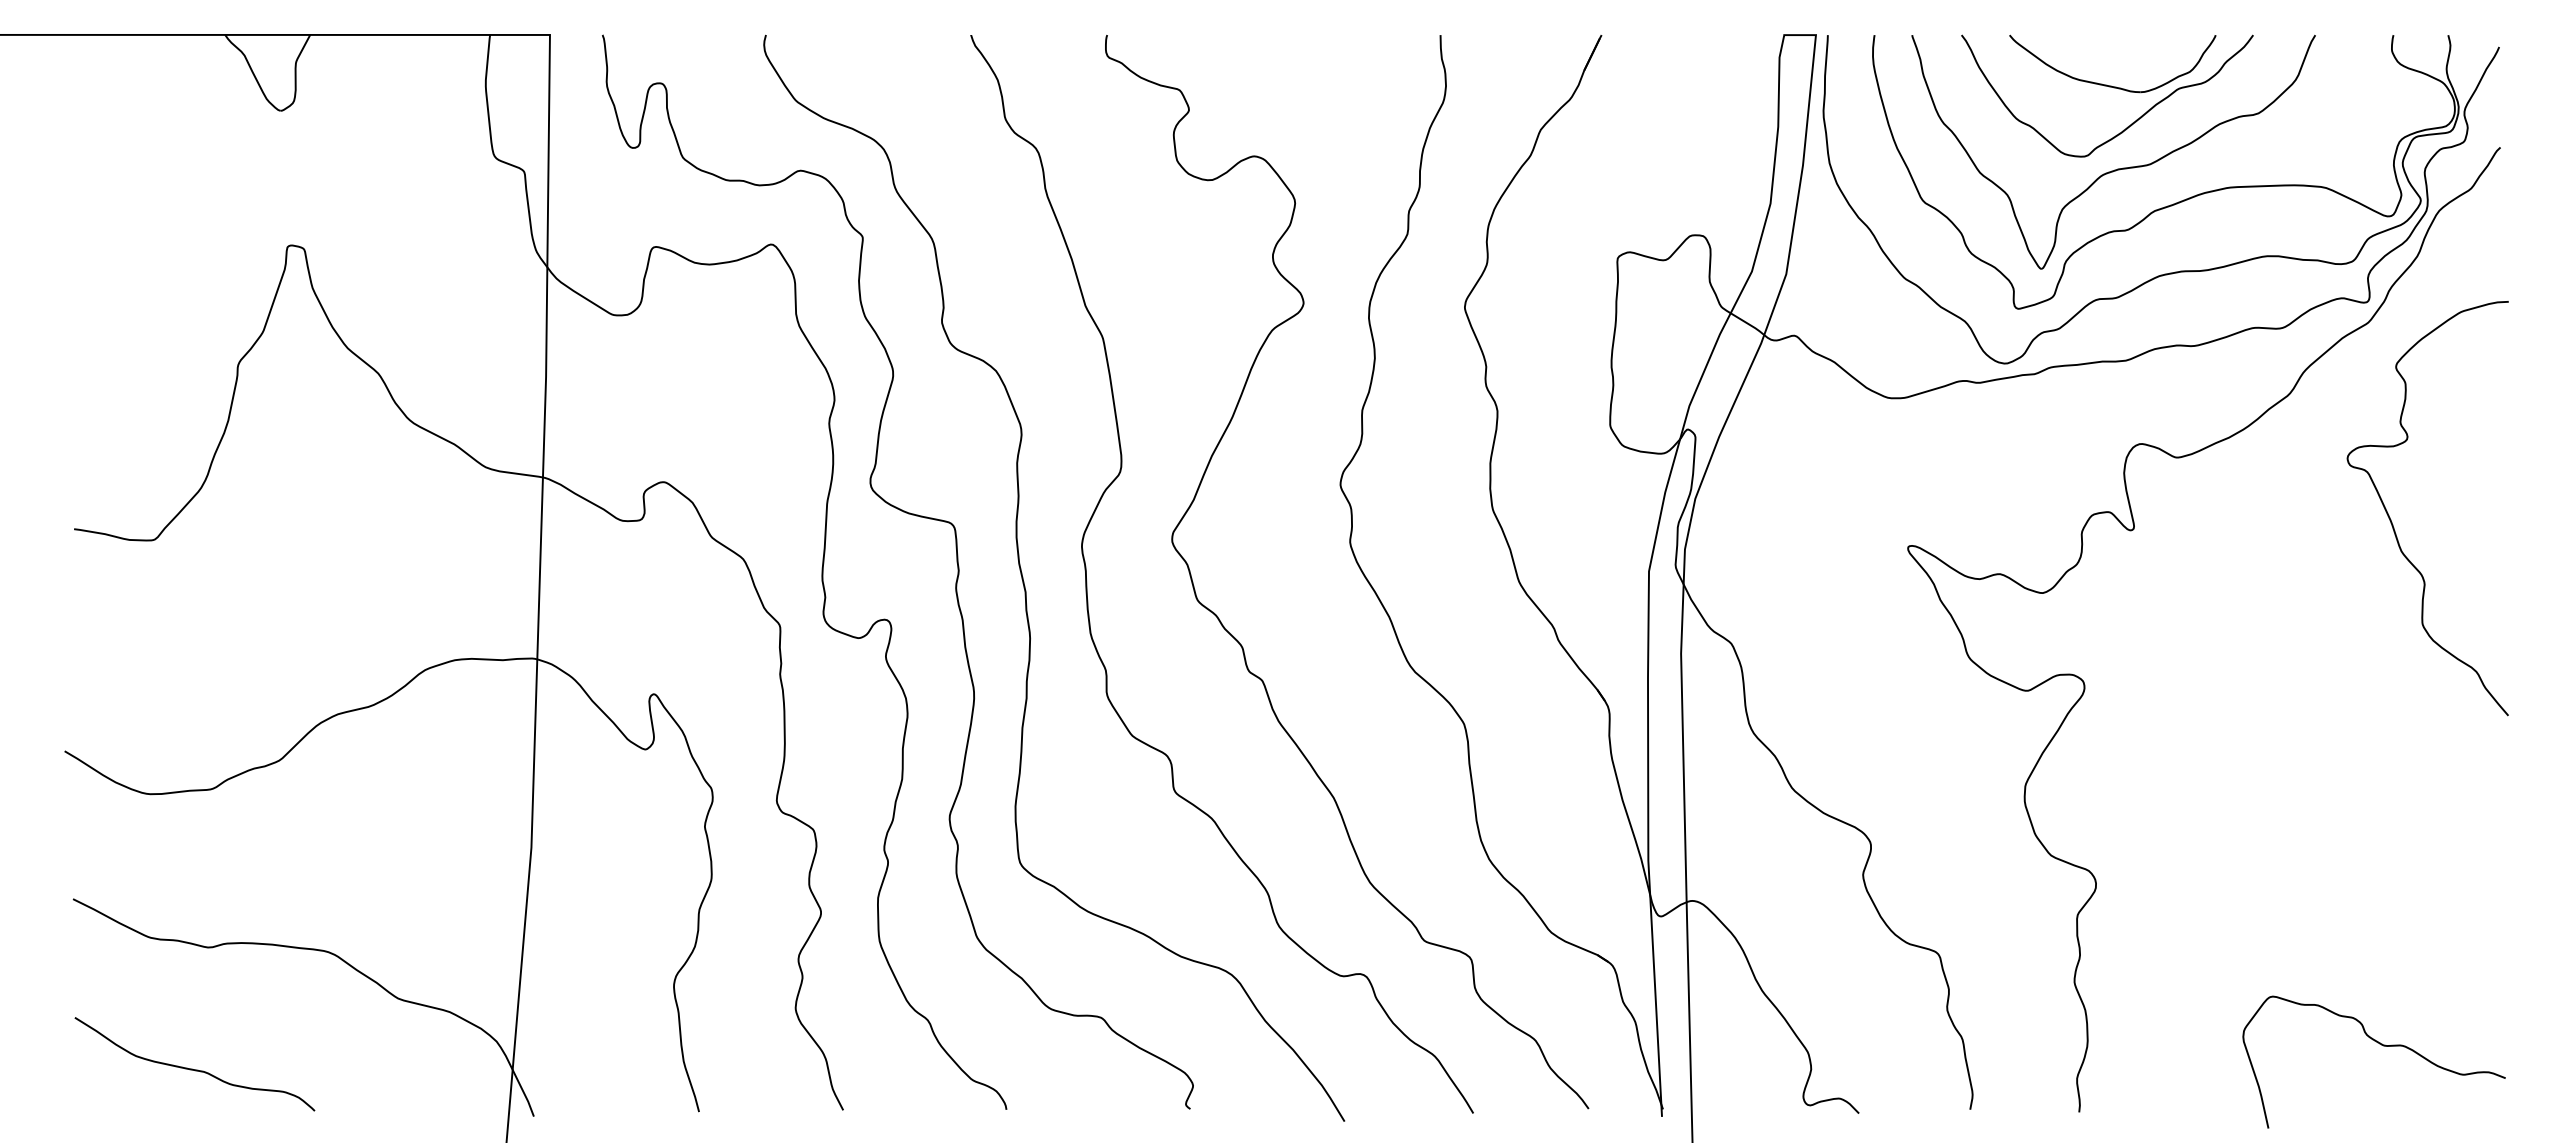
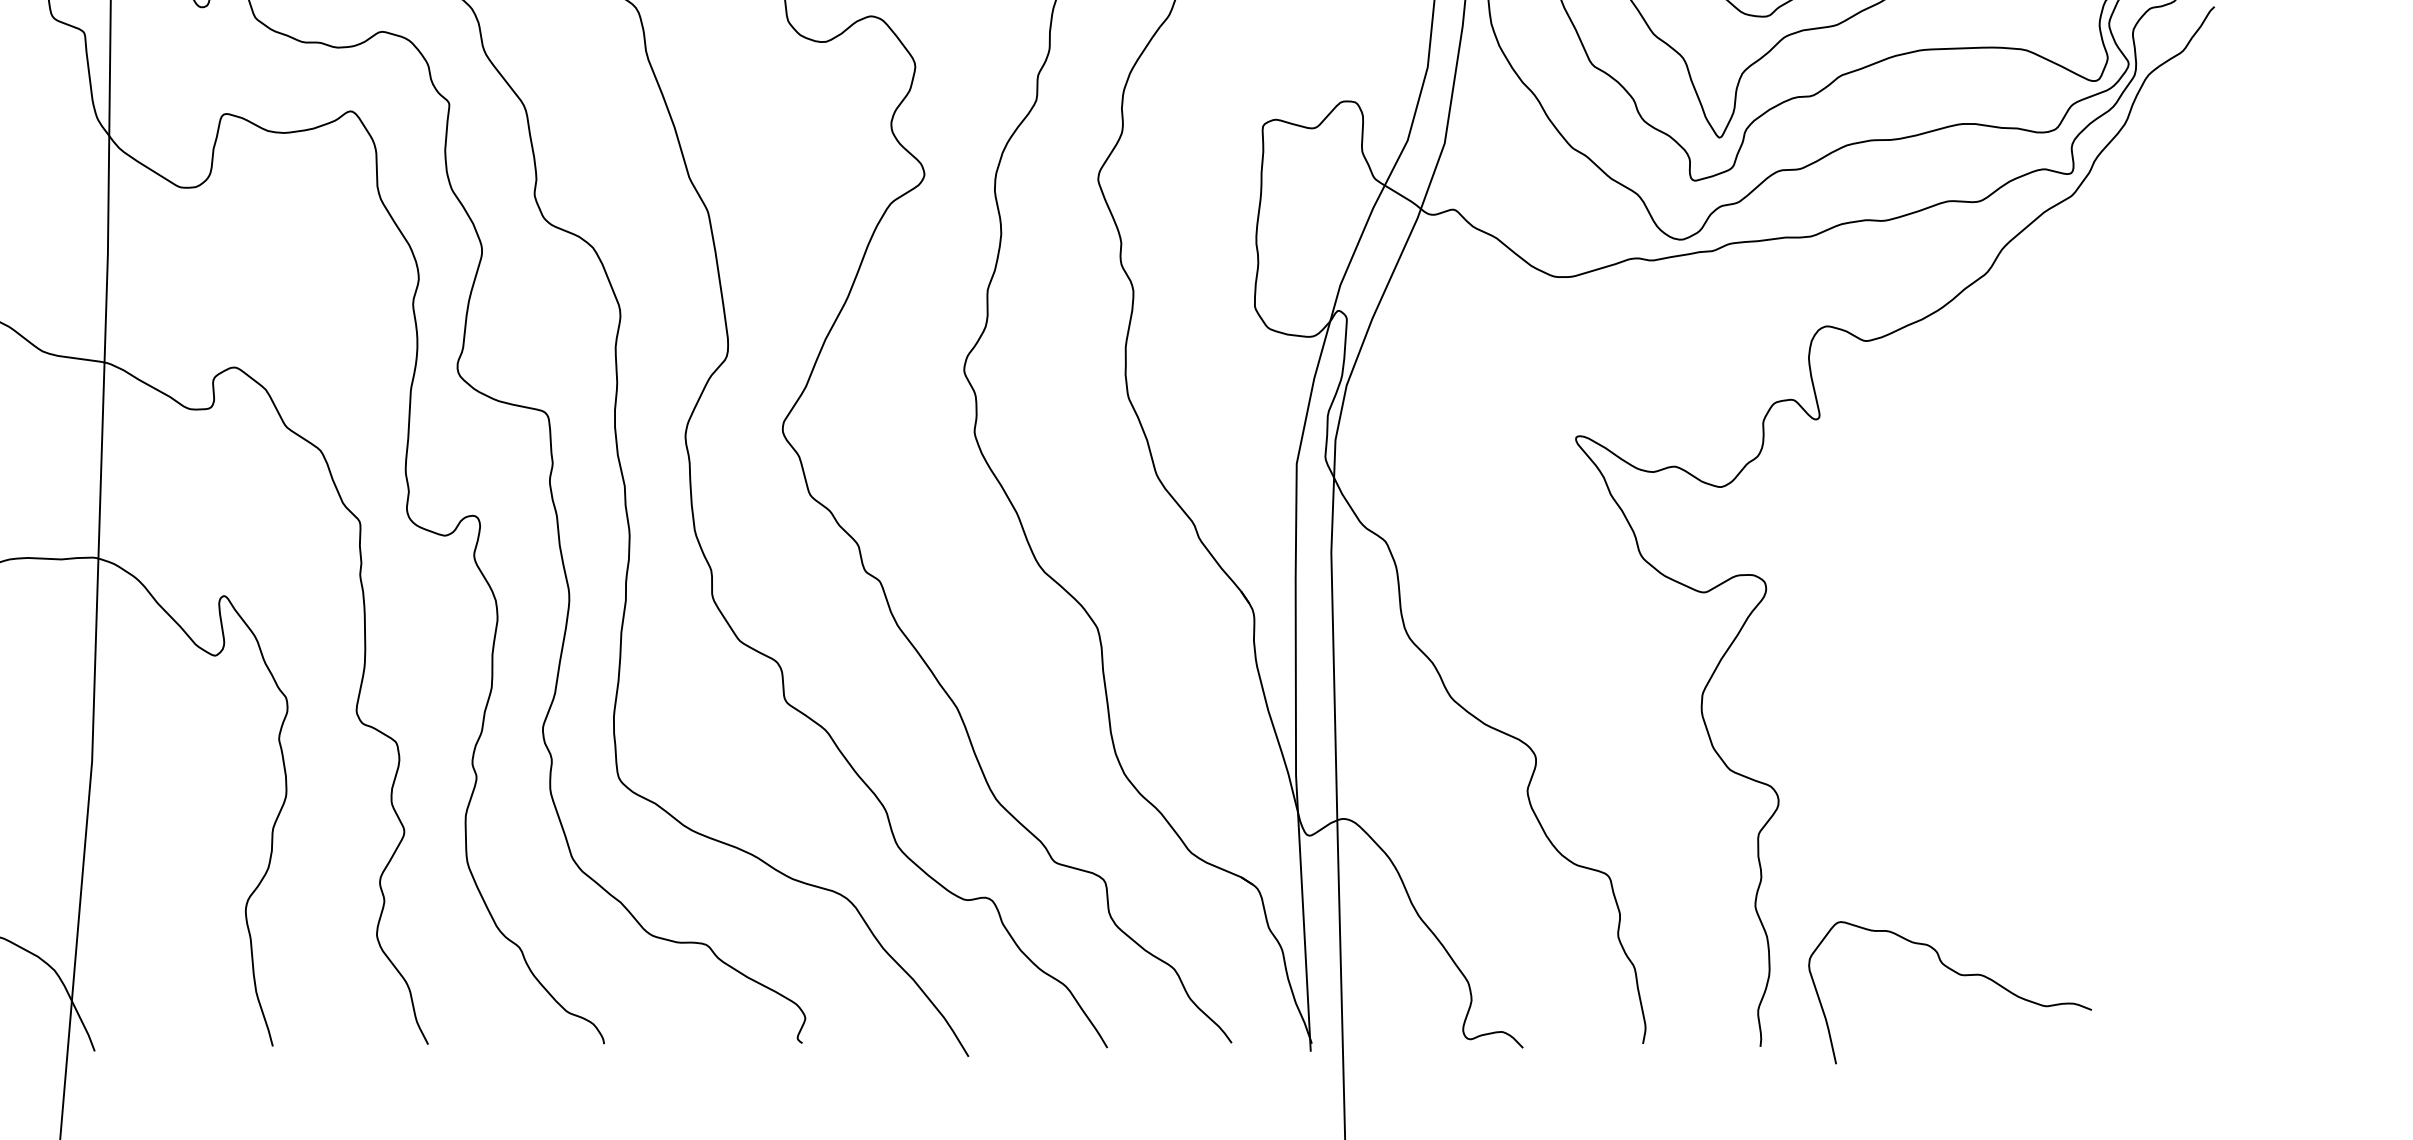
curve: (2393, 524) -> (2099, 413), removed
curve: (2381, 1045) -> (1958, 974), moved

